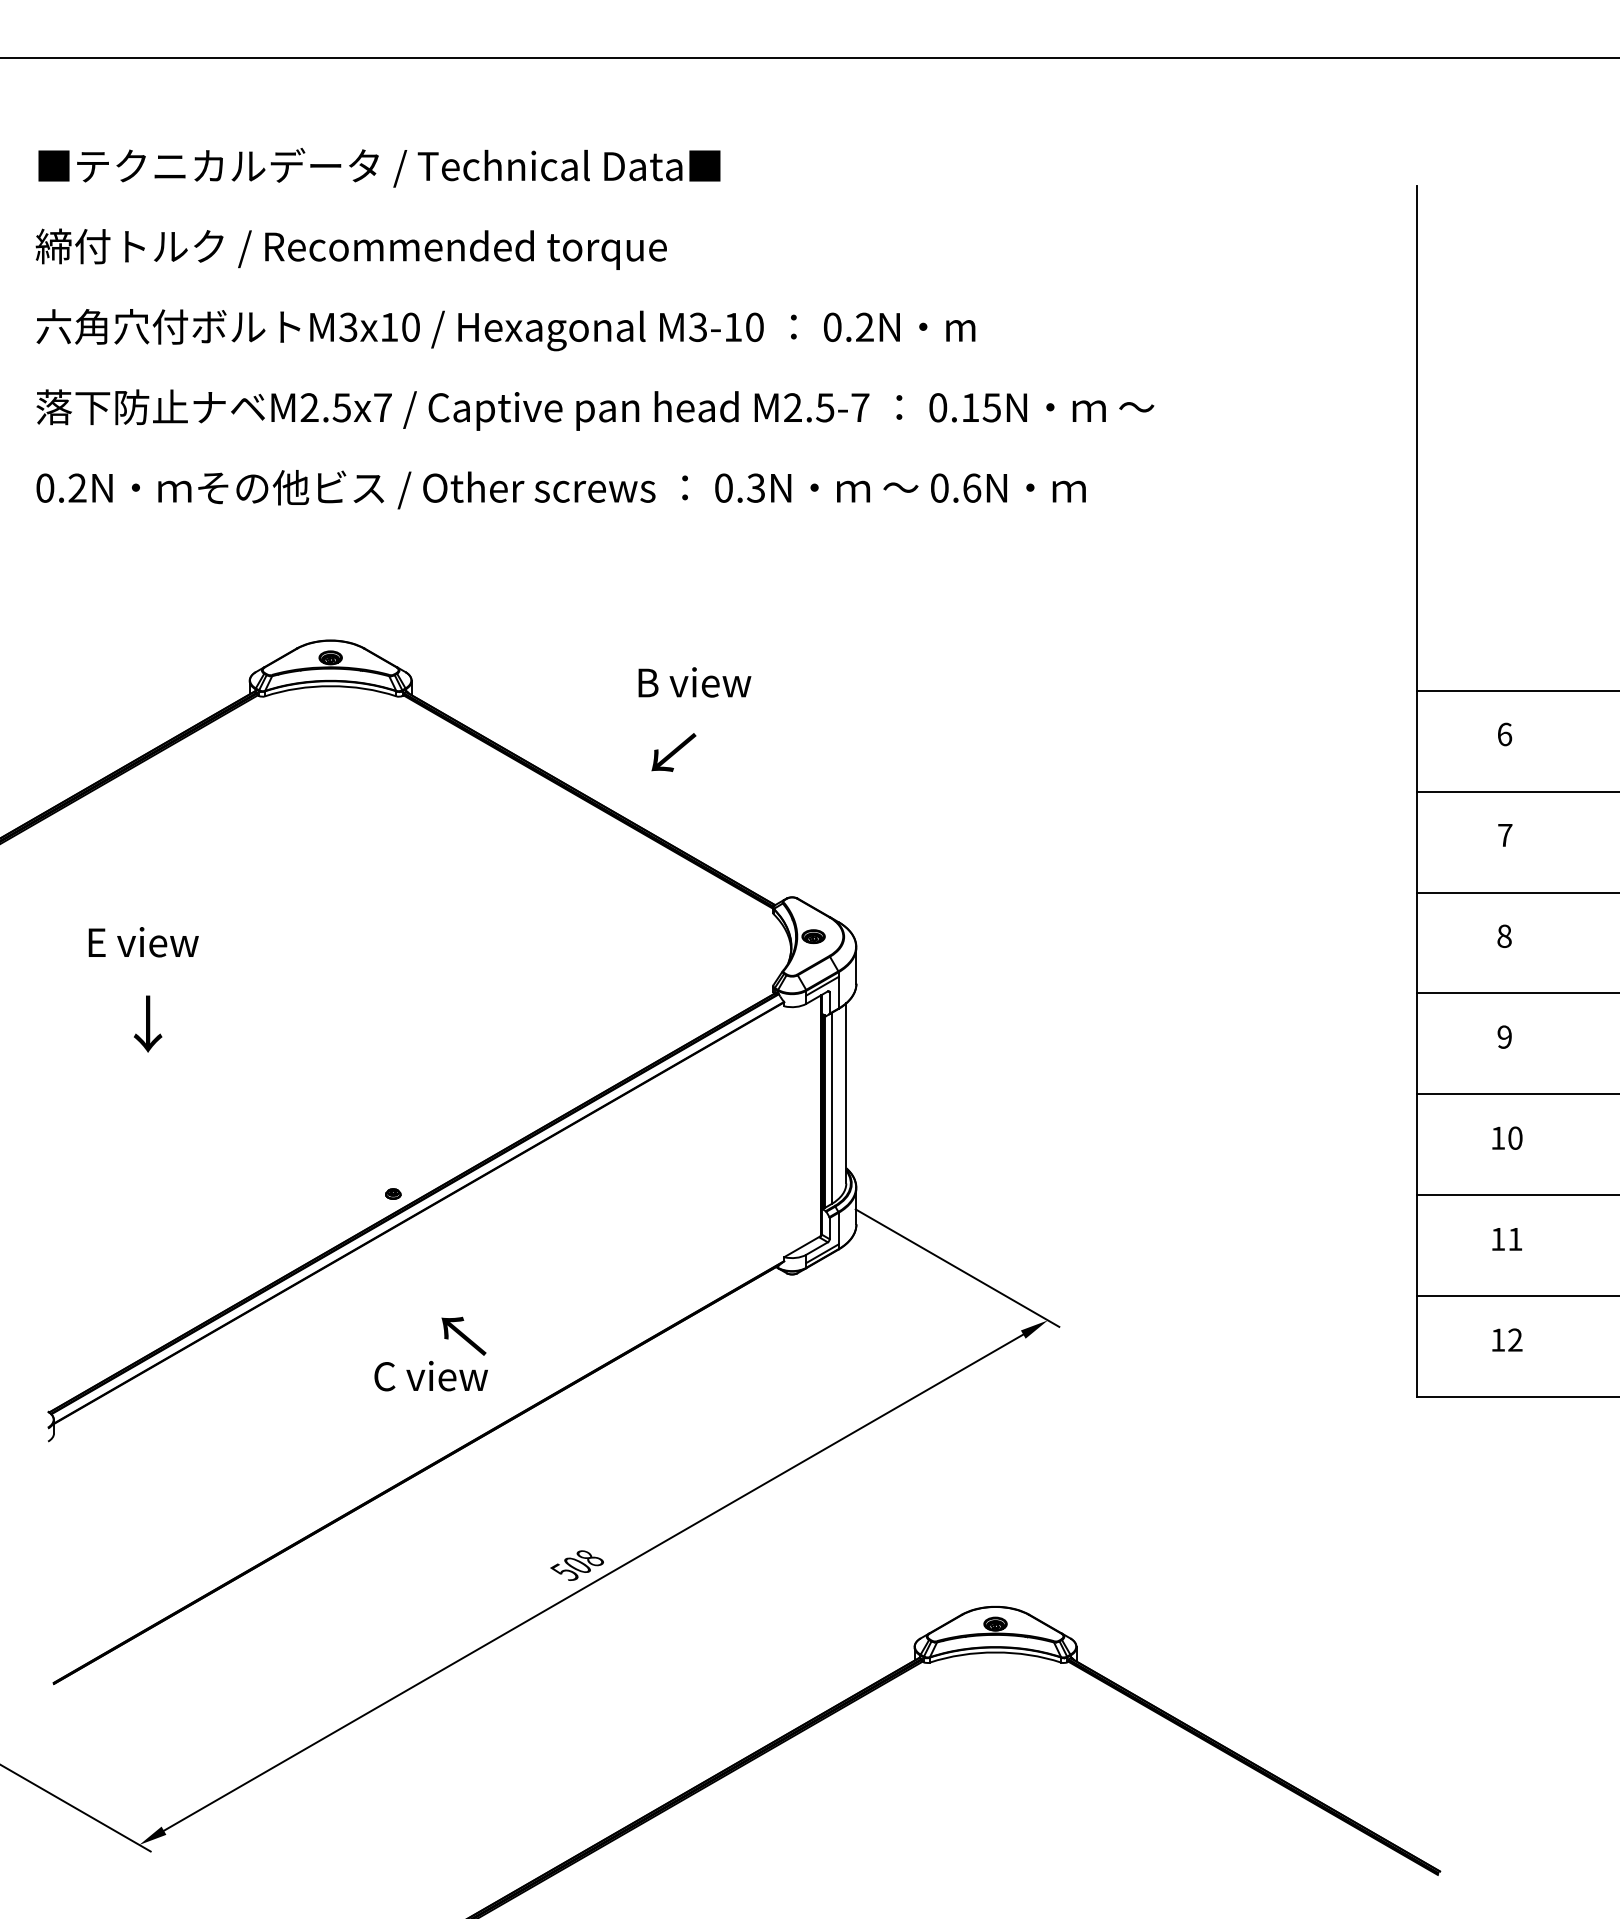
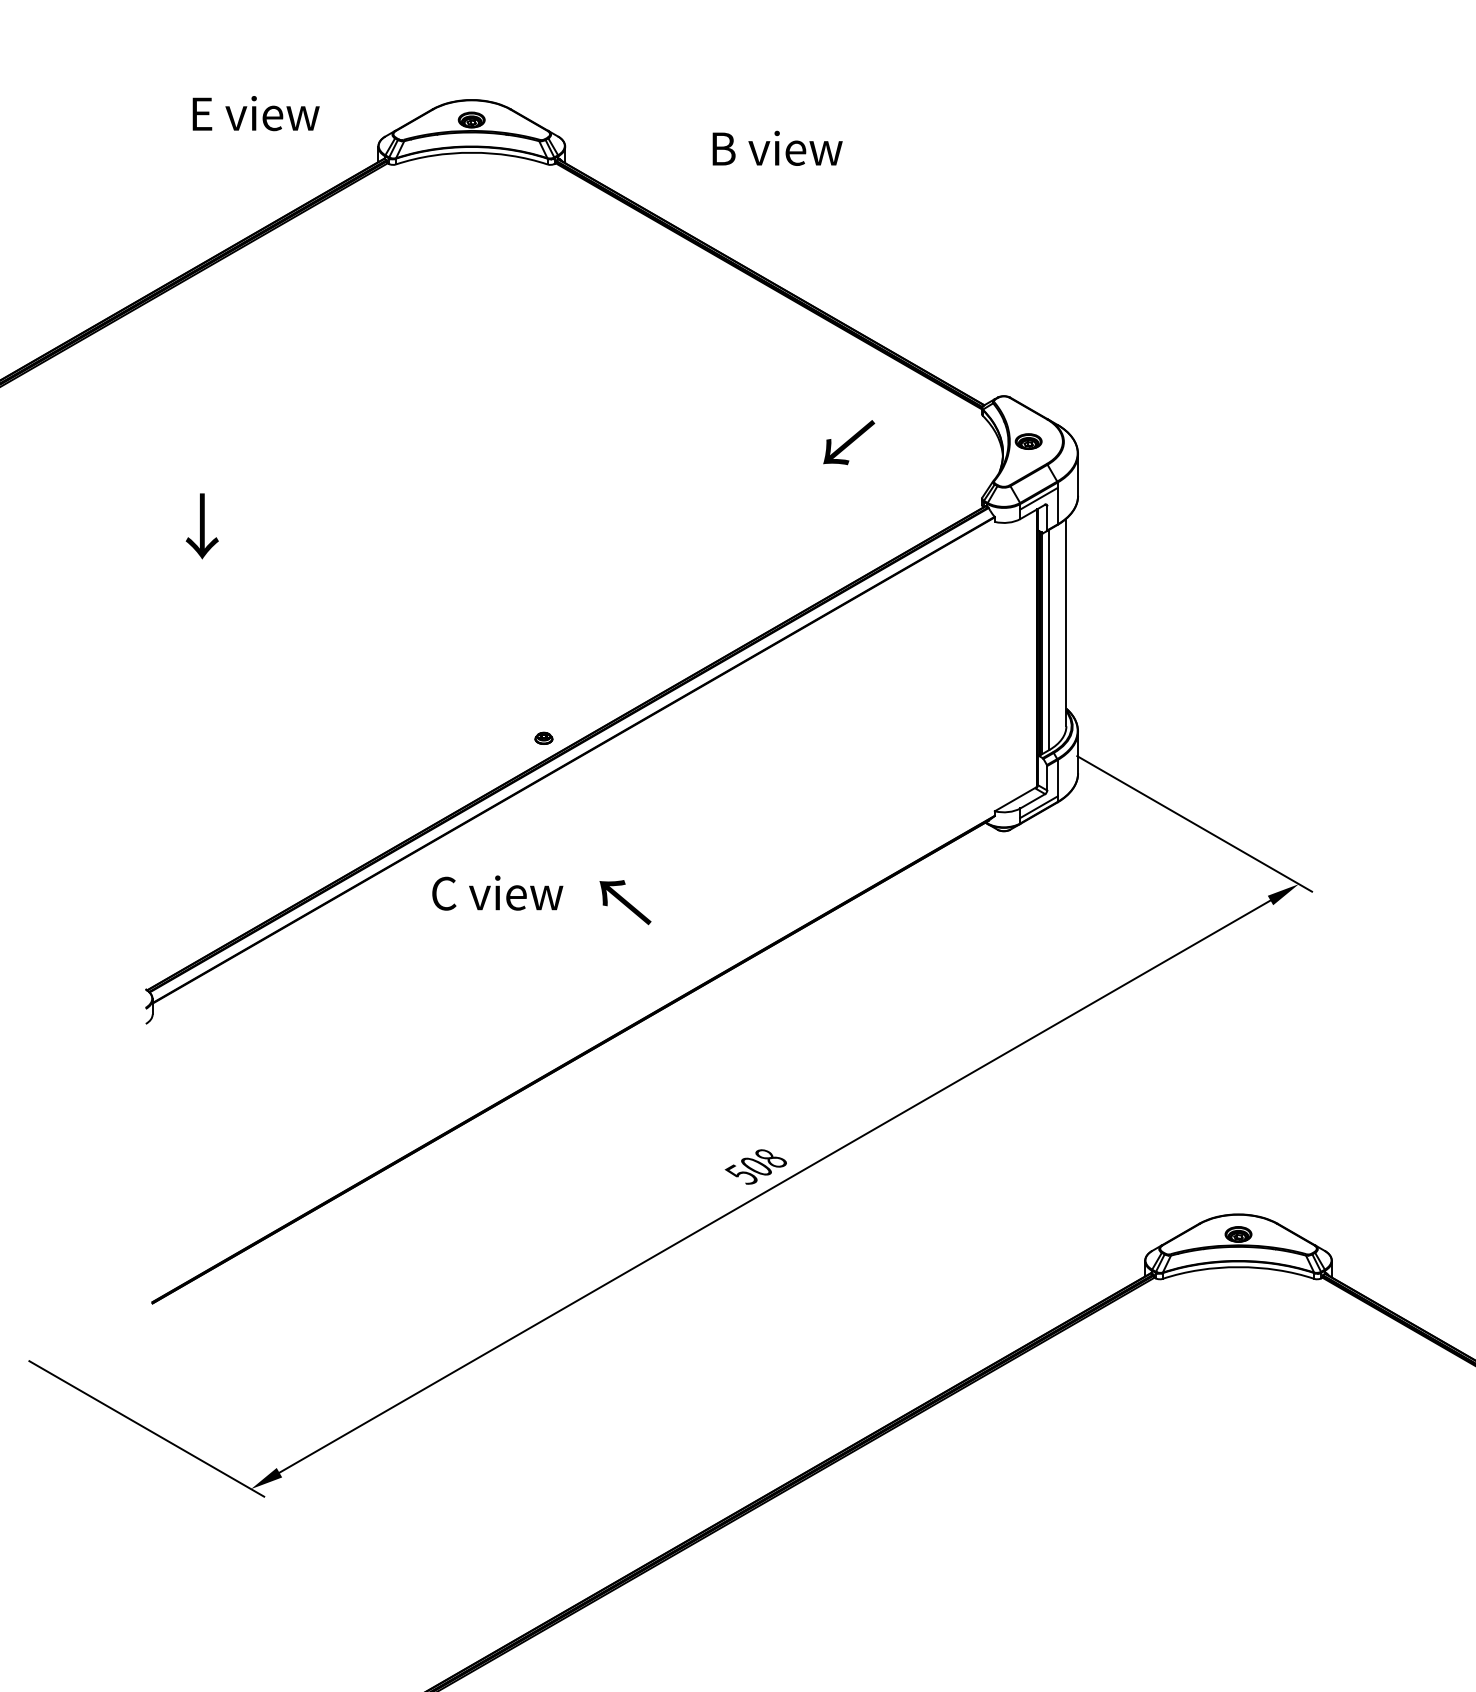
text: (694, 682) -> (777, 148), moved
text: (673, 752) -> (848, 442), moved
text: (143, 942) -> (255, 113), moved
text: (148, 1023) -> (202, 525), moved
text: (430, 1376) -> (496, 893), moved

